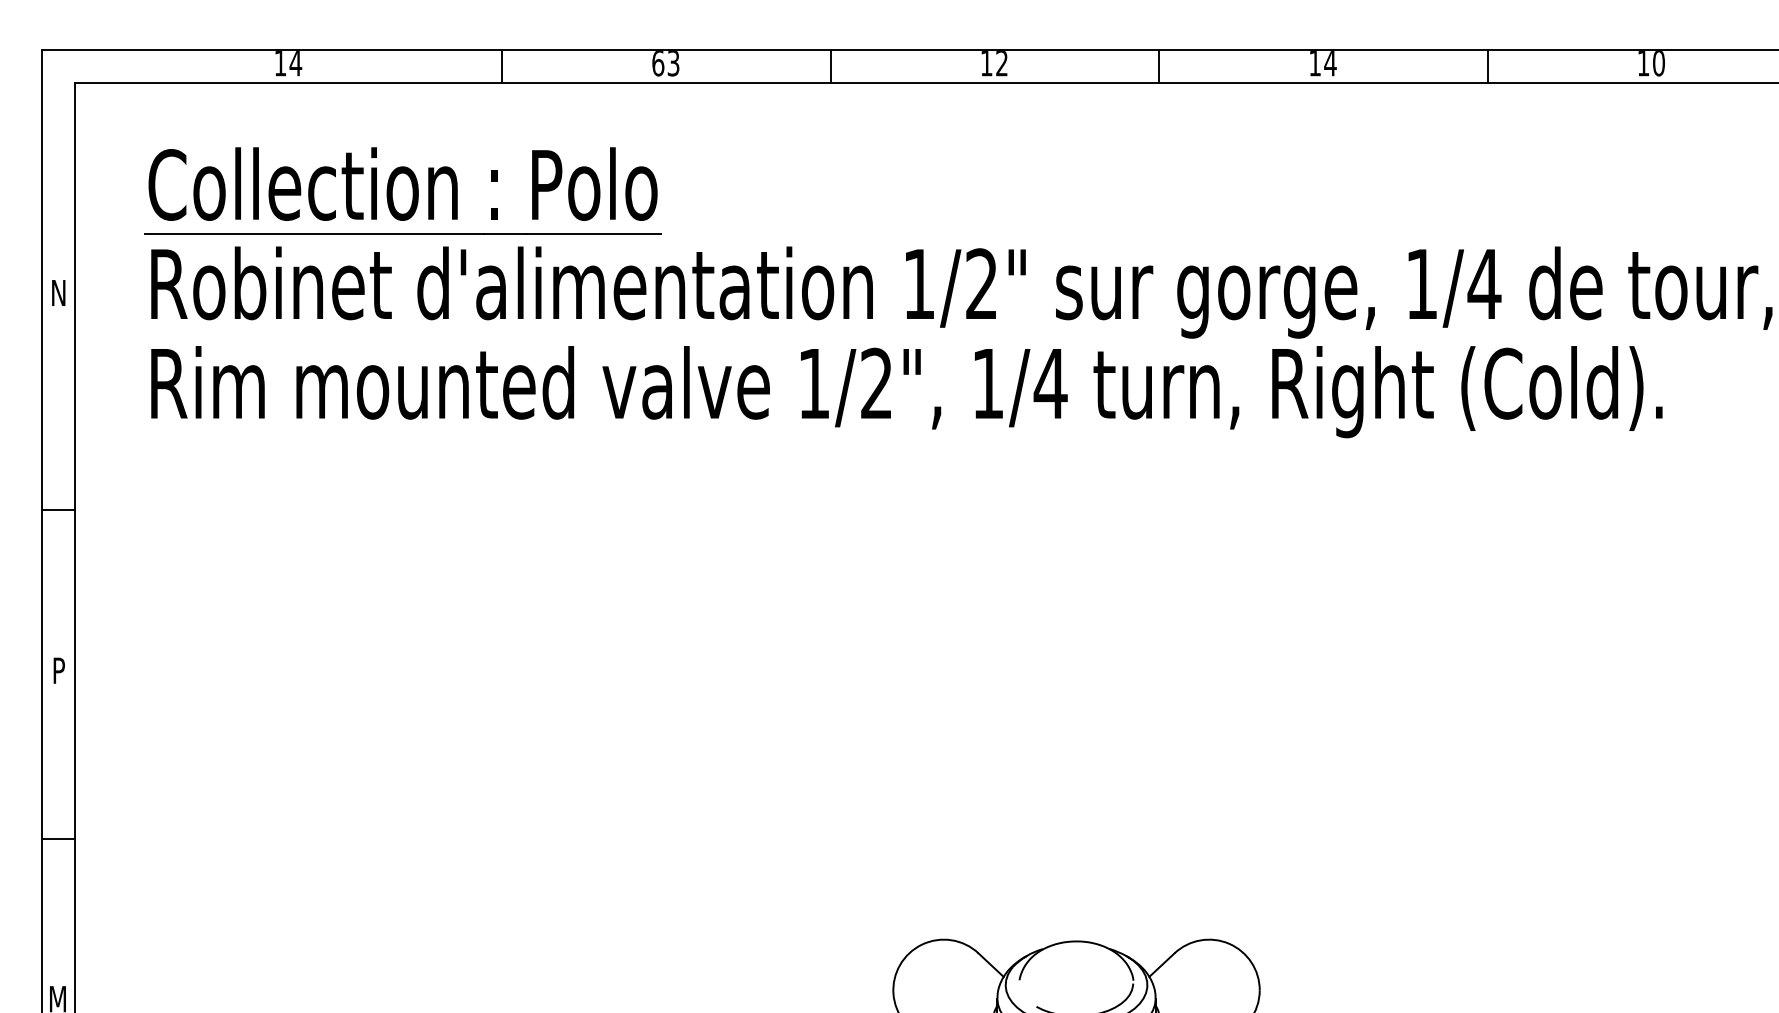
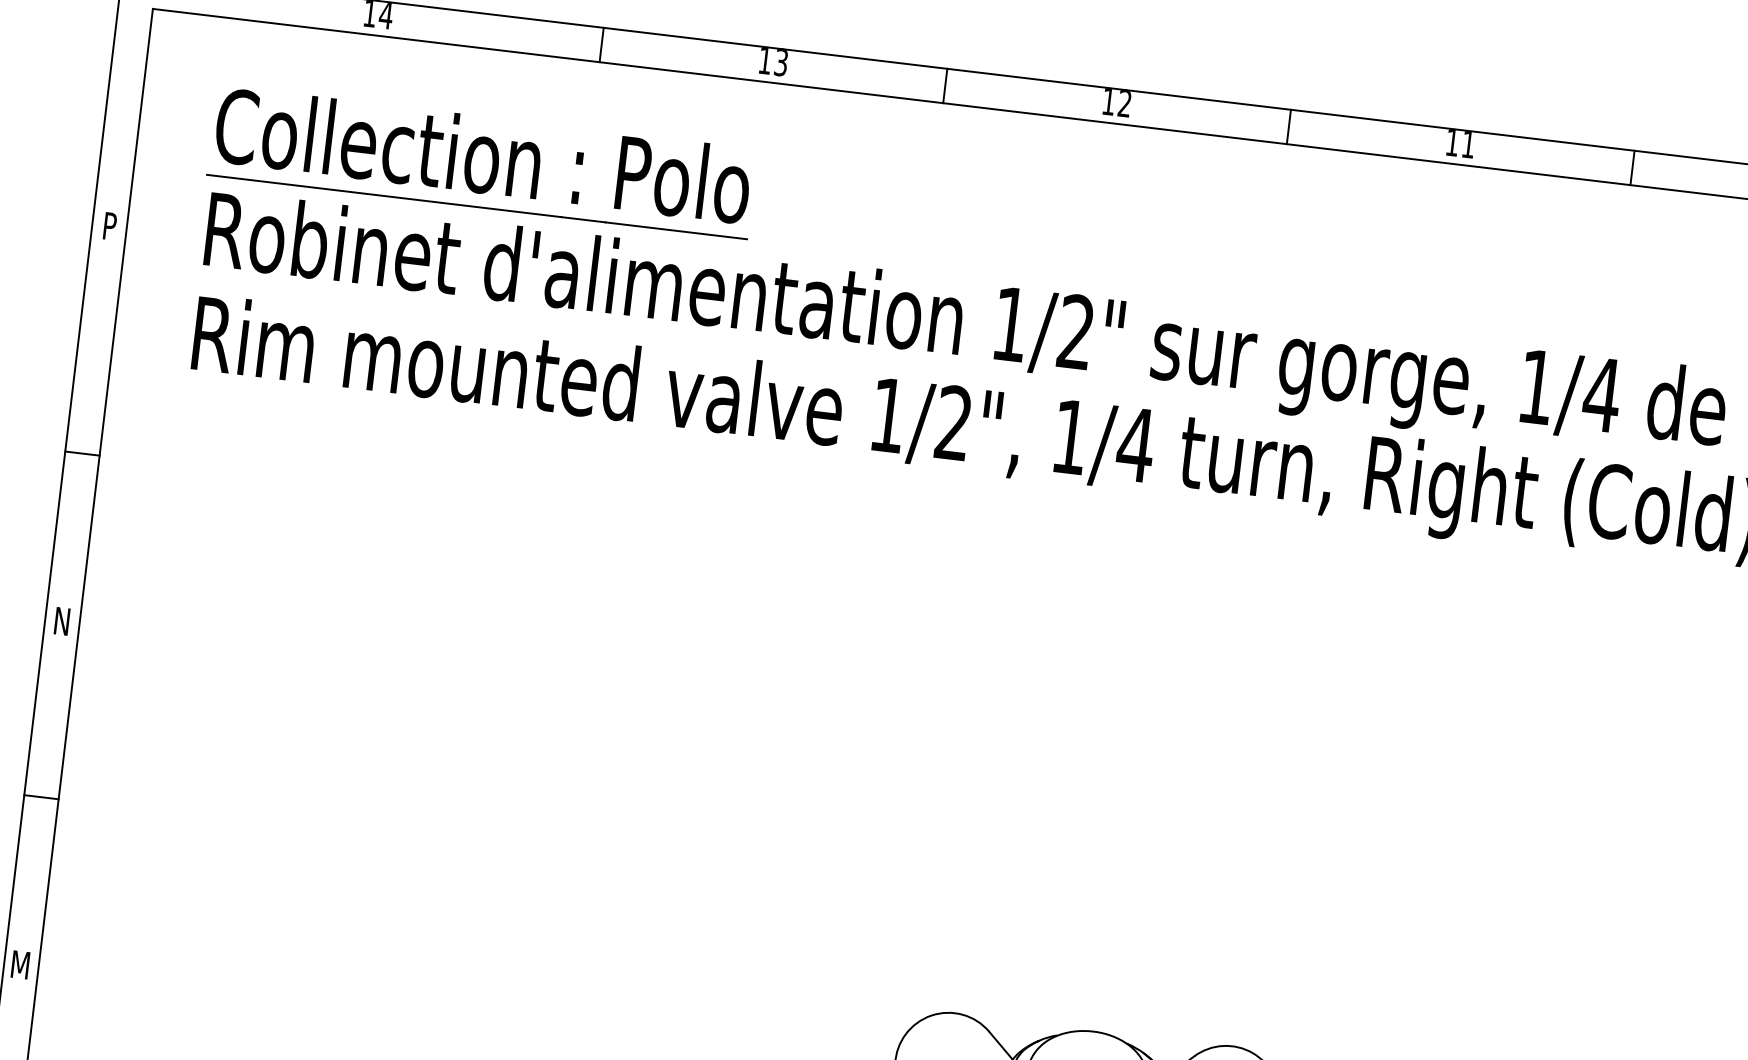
text: (658, 63) -> (765, 60), 63 -> 13
text: (1330, 63) -> (1468, 144), 14 -> 11
text: (58, 292) -> (109, 225), N -> P
text: (58, 670) -> (62, 621), P -> N

